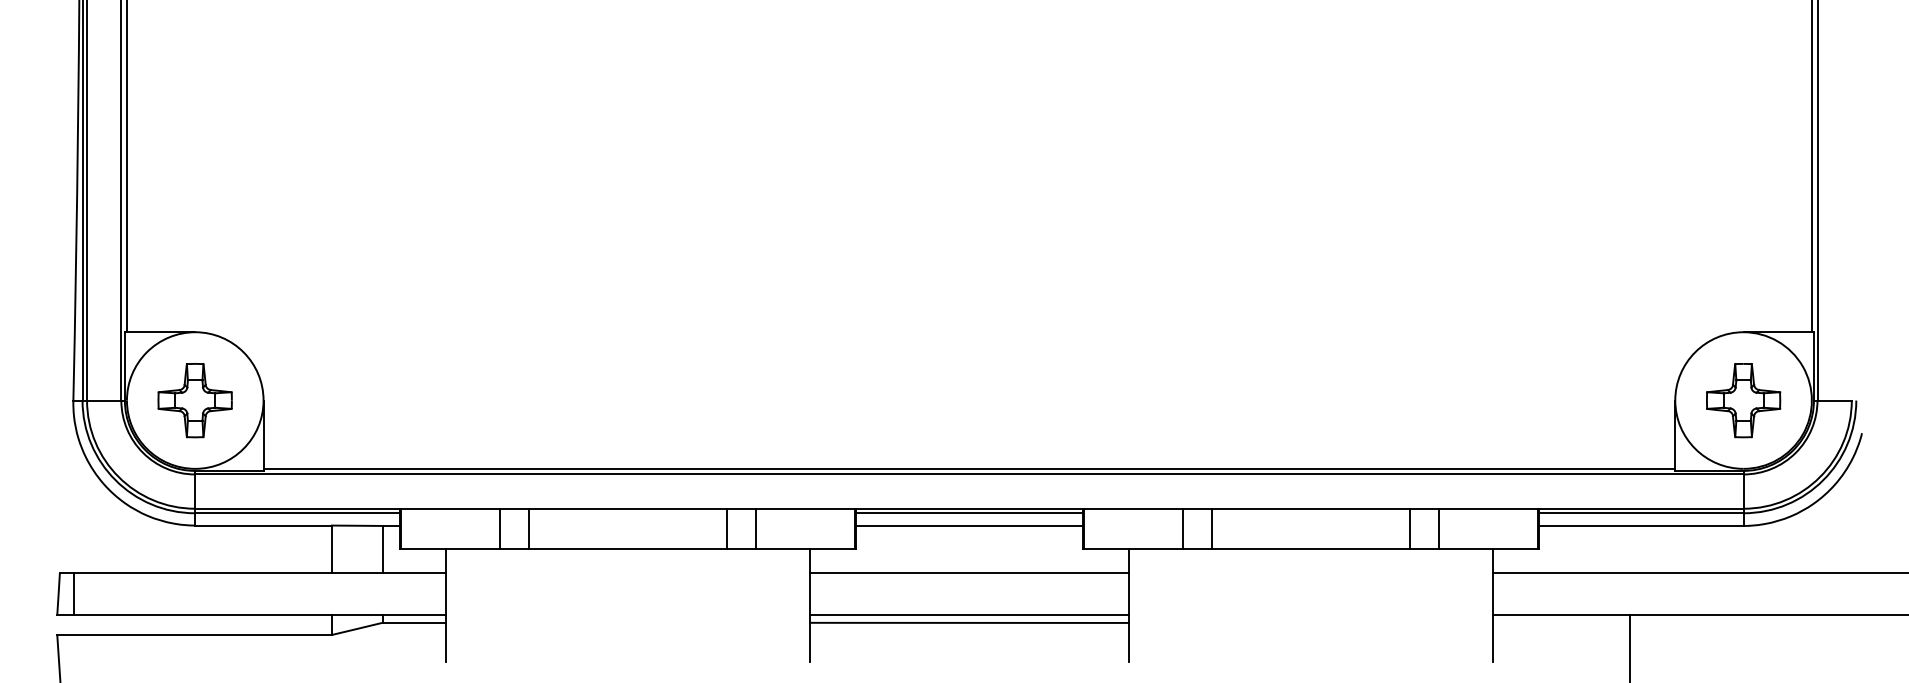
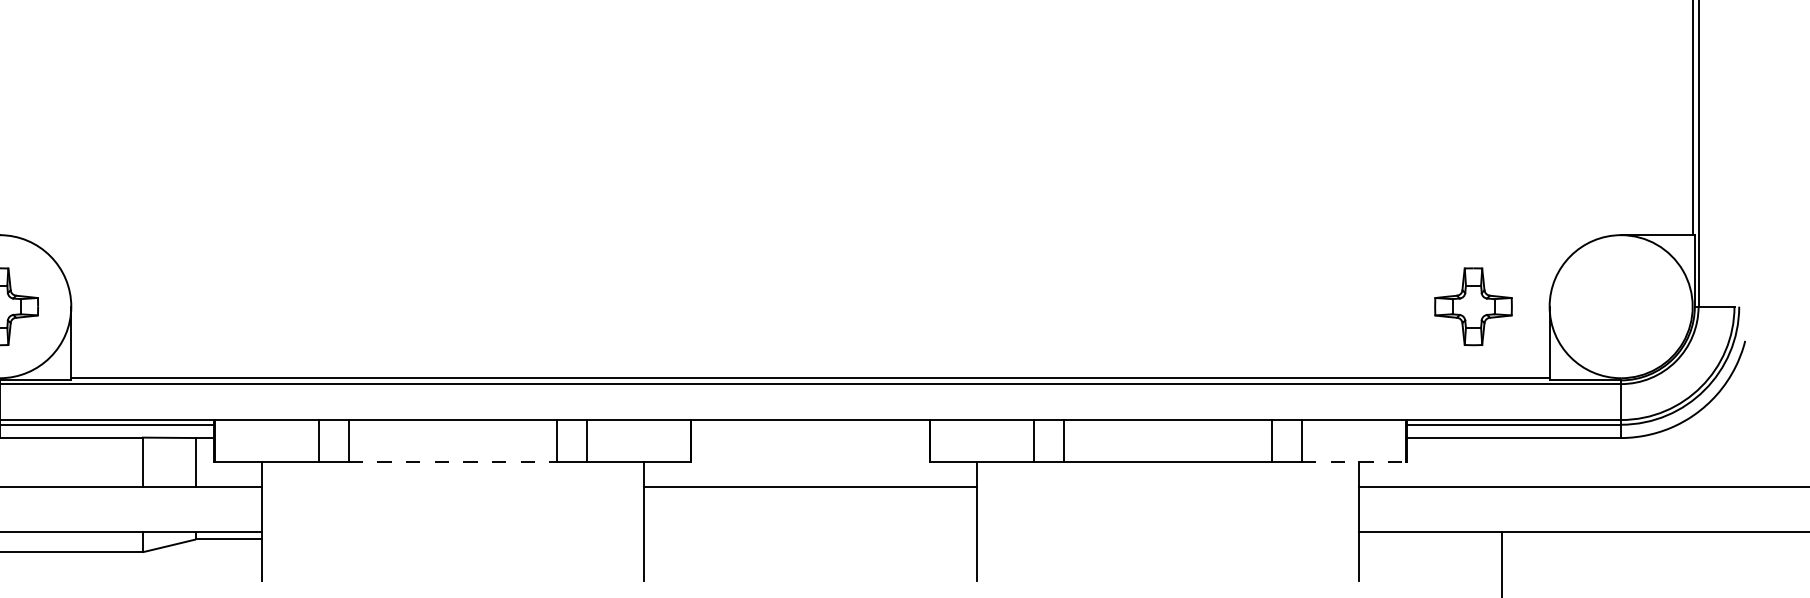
part: (1743, 400) -> (1473, 306), moved
line: (969, 513) -> (810, 424), removed
line: (969, 525) -> (810, 437), removed
line: (628, 548) -> (453, 461), solid -> dashed
line: (1488, 548) -> (1354, 461), solid -> dashed
line: (969, 615) -> (810, 531), removed
line: (969, 622) -> (810, 539), removed

